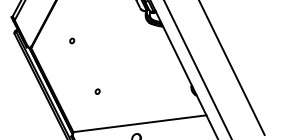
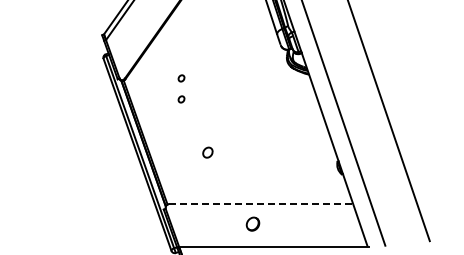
part: (74, 56) -> (181, 99), added
part: (97, 91) -> (207, 152), size x1.6
line: (140, 123) -> (261, 204), solid -> dashed

